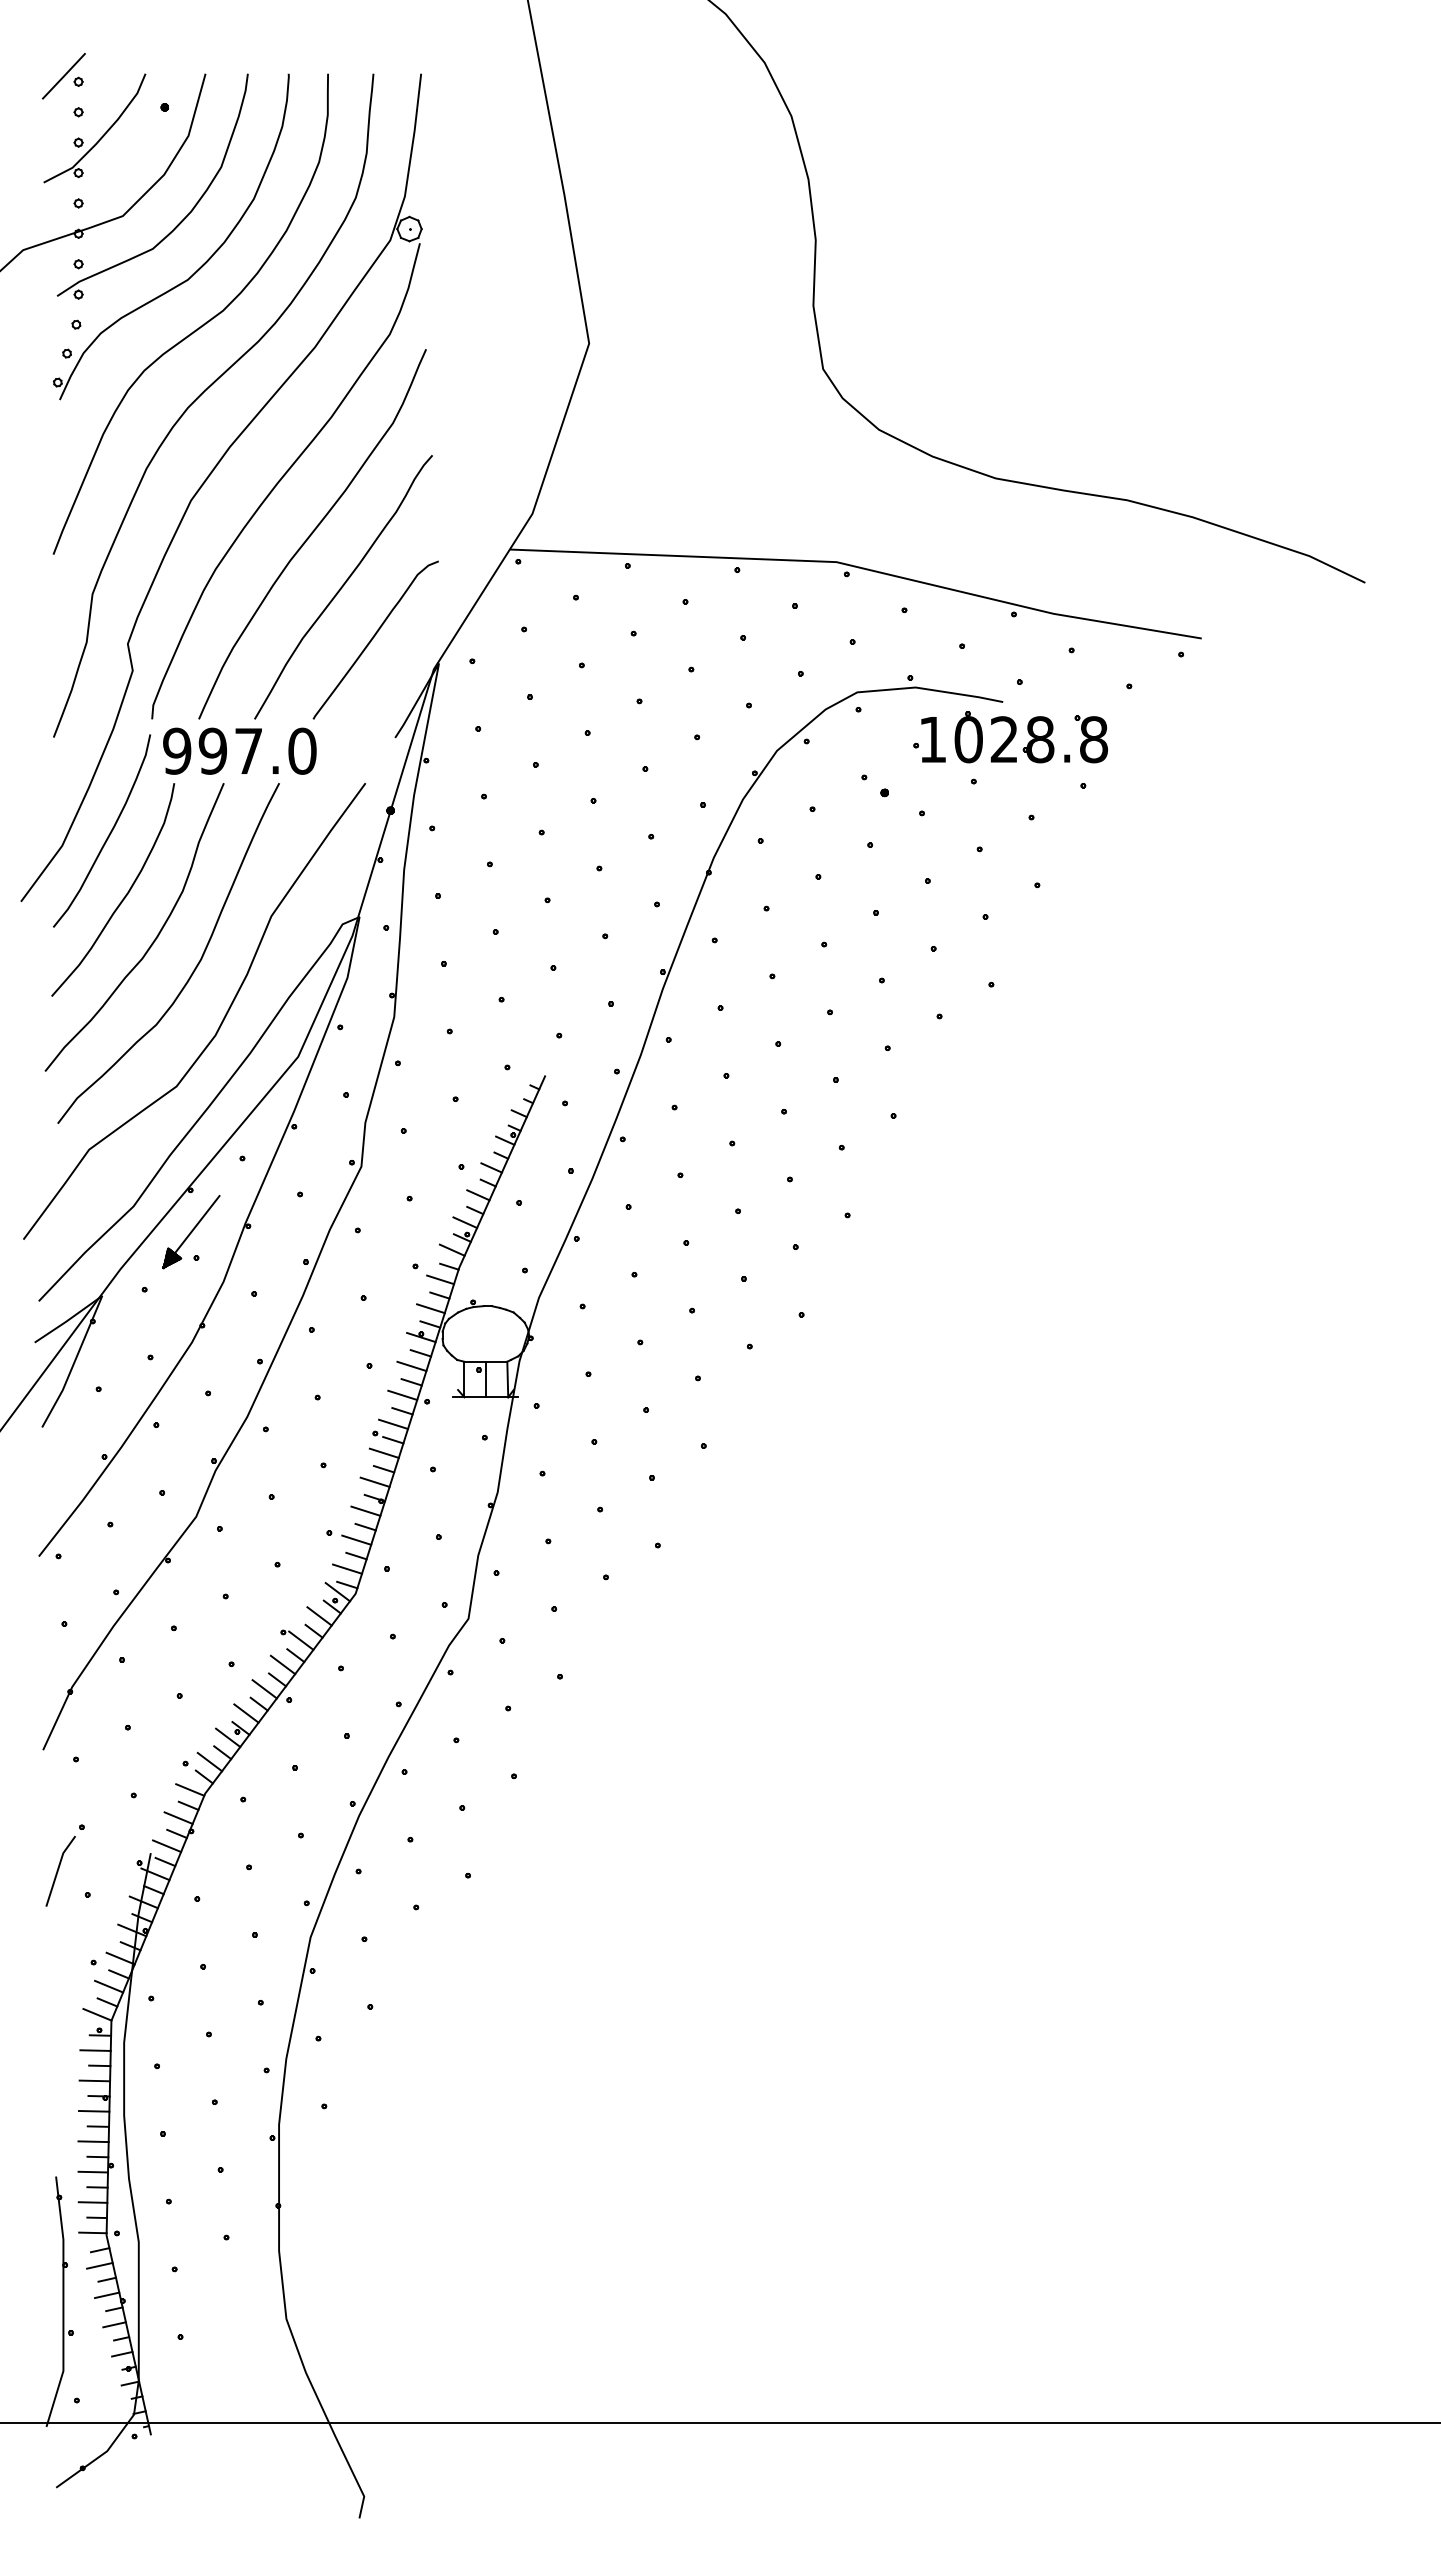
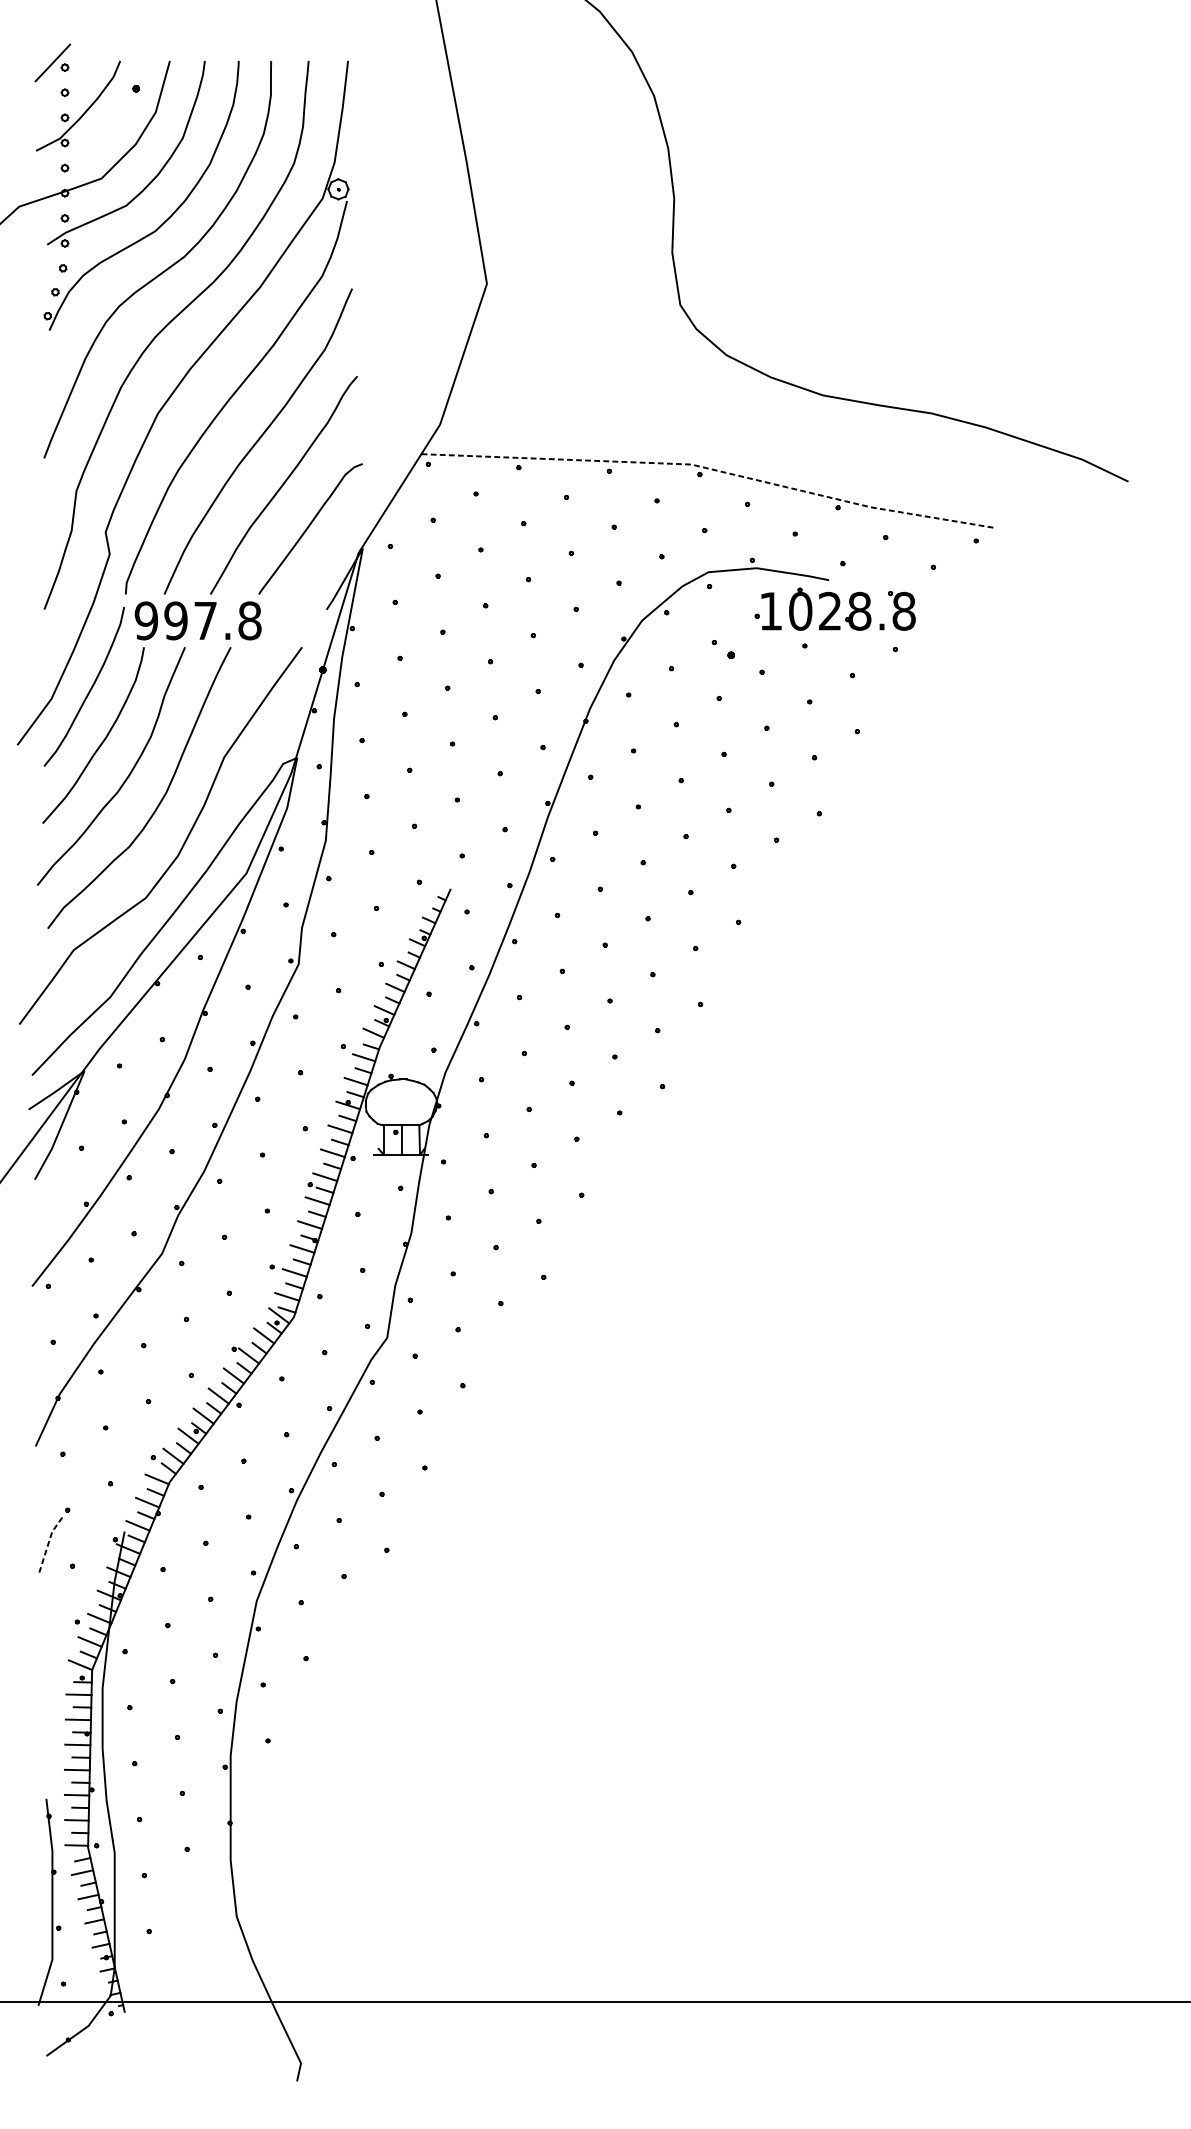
line: (859, 567) -> (710, 469), solid -> dashed
text: (302, 750) -> (250, 620), 997.0 -> 997.8
part: (191, 1232) -> (158, 1018), removed
line: (57, 1870) -> (47, 1545), solid -> dashed

